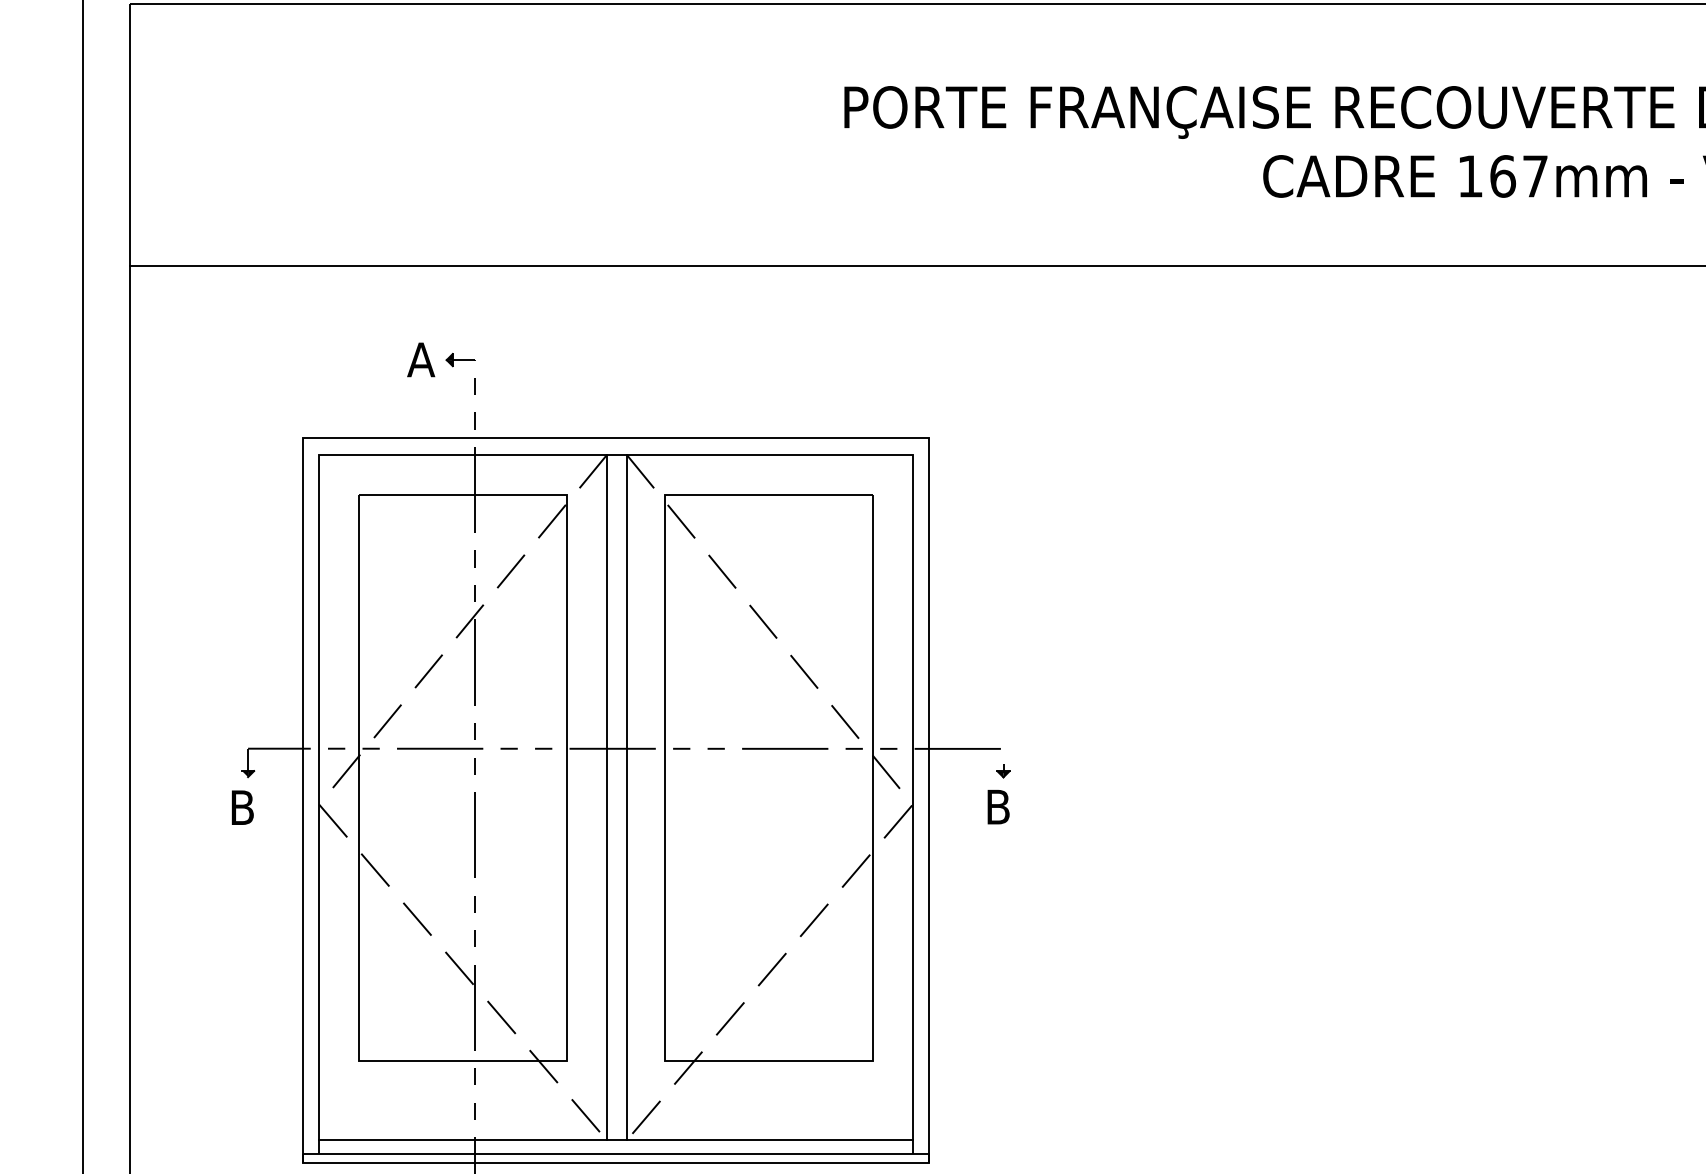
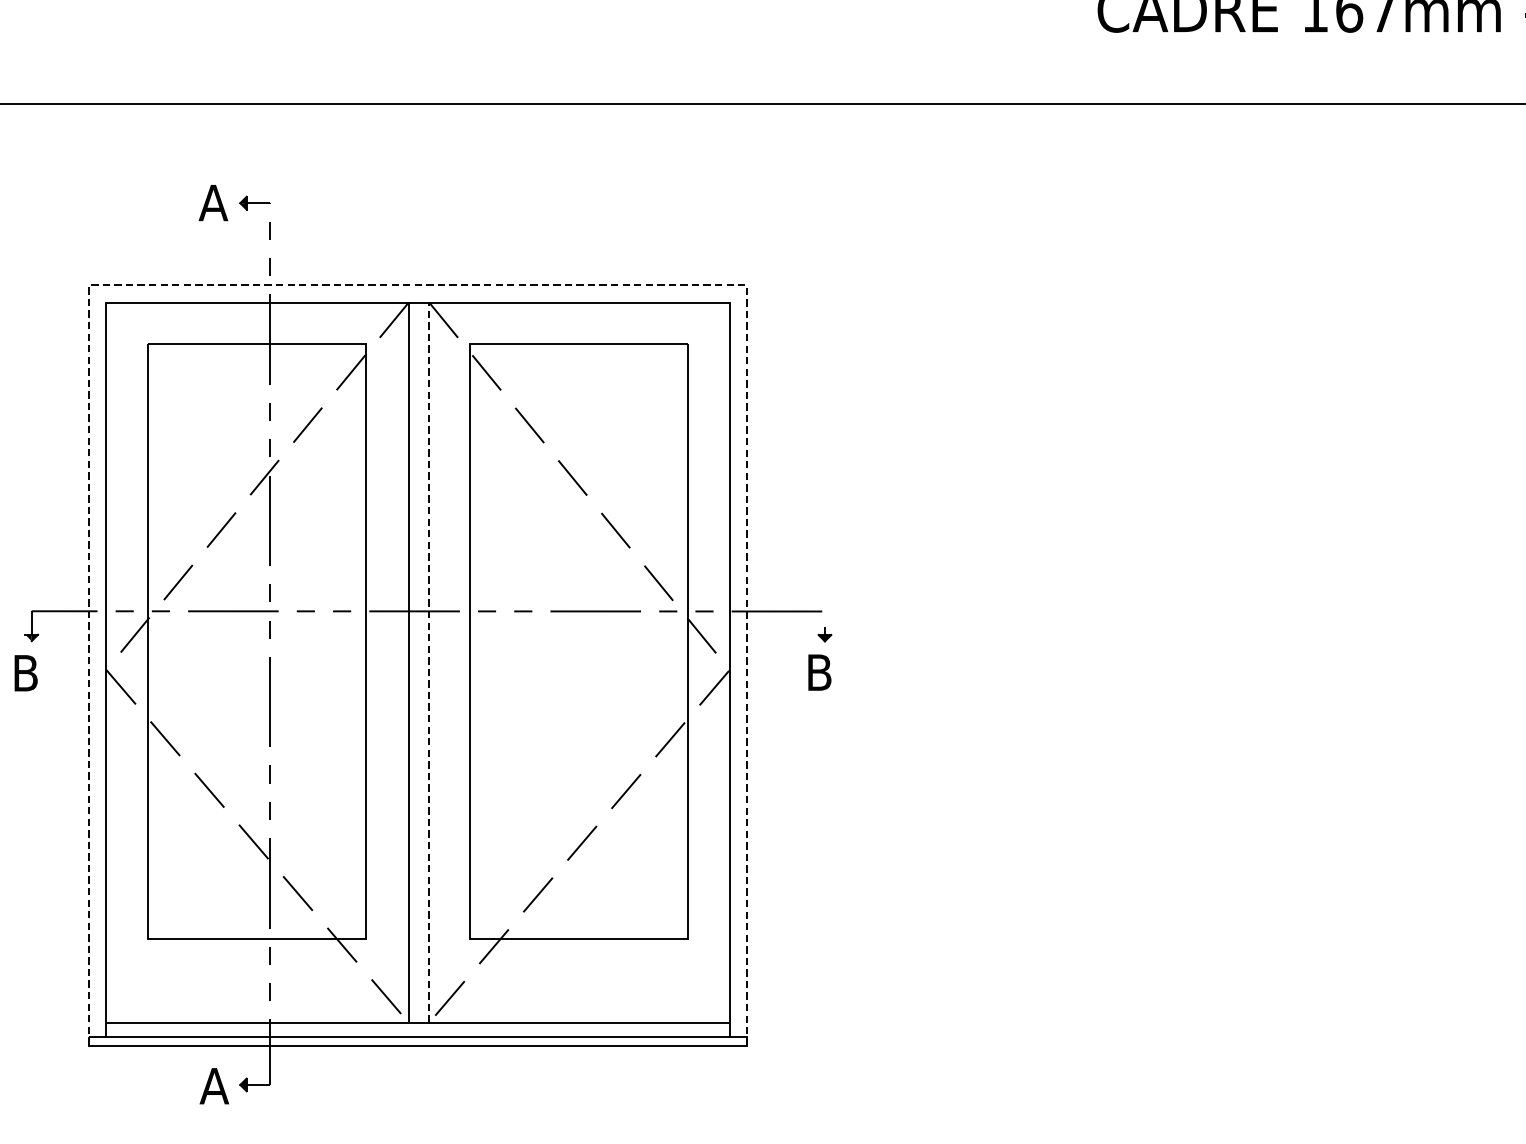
line: (615, 438) -> (417, 285), solid -> dashed
line: (626, 797) -> (429, 662), solid -> dashed

